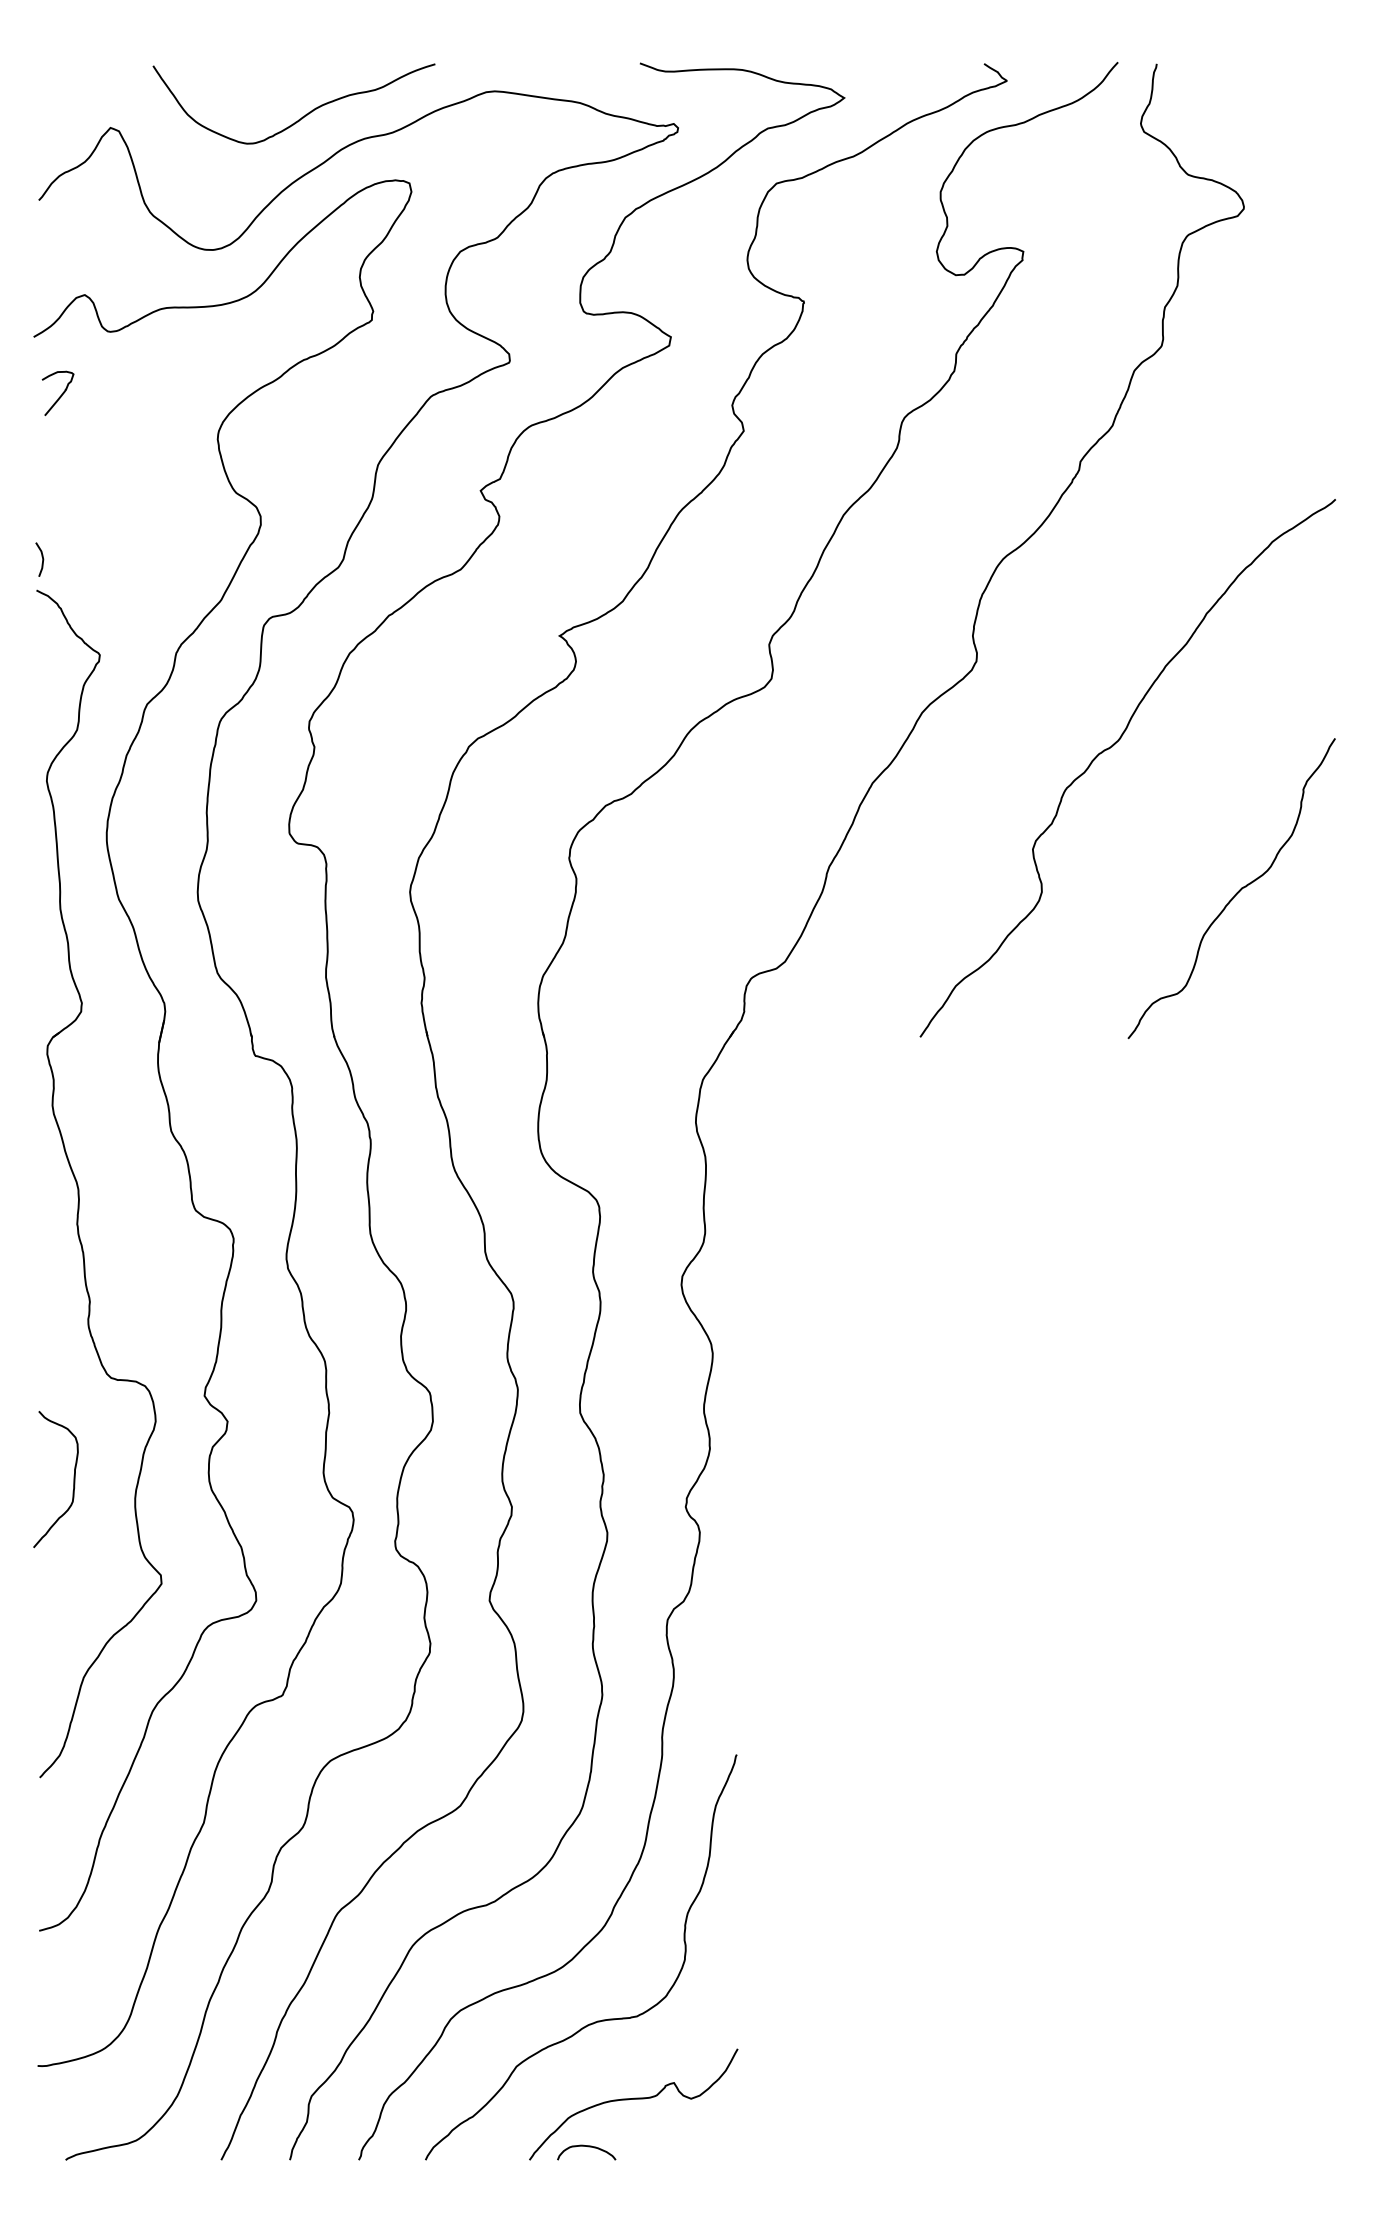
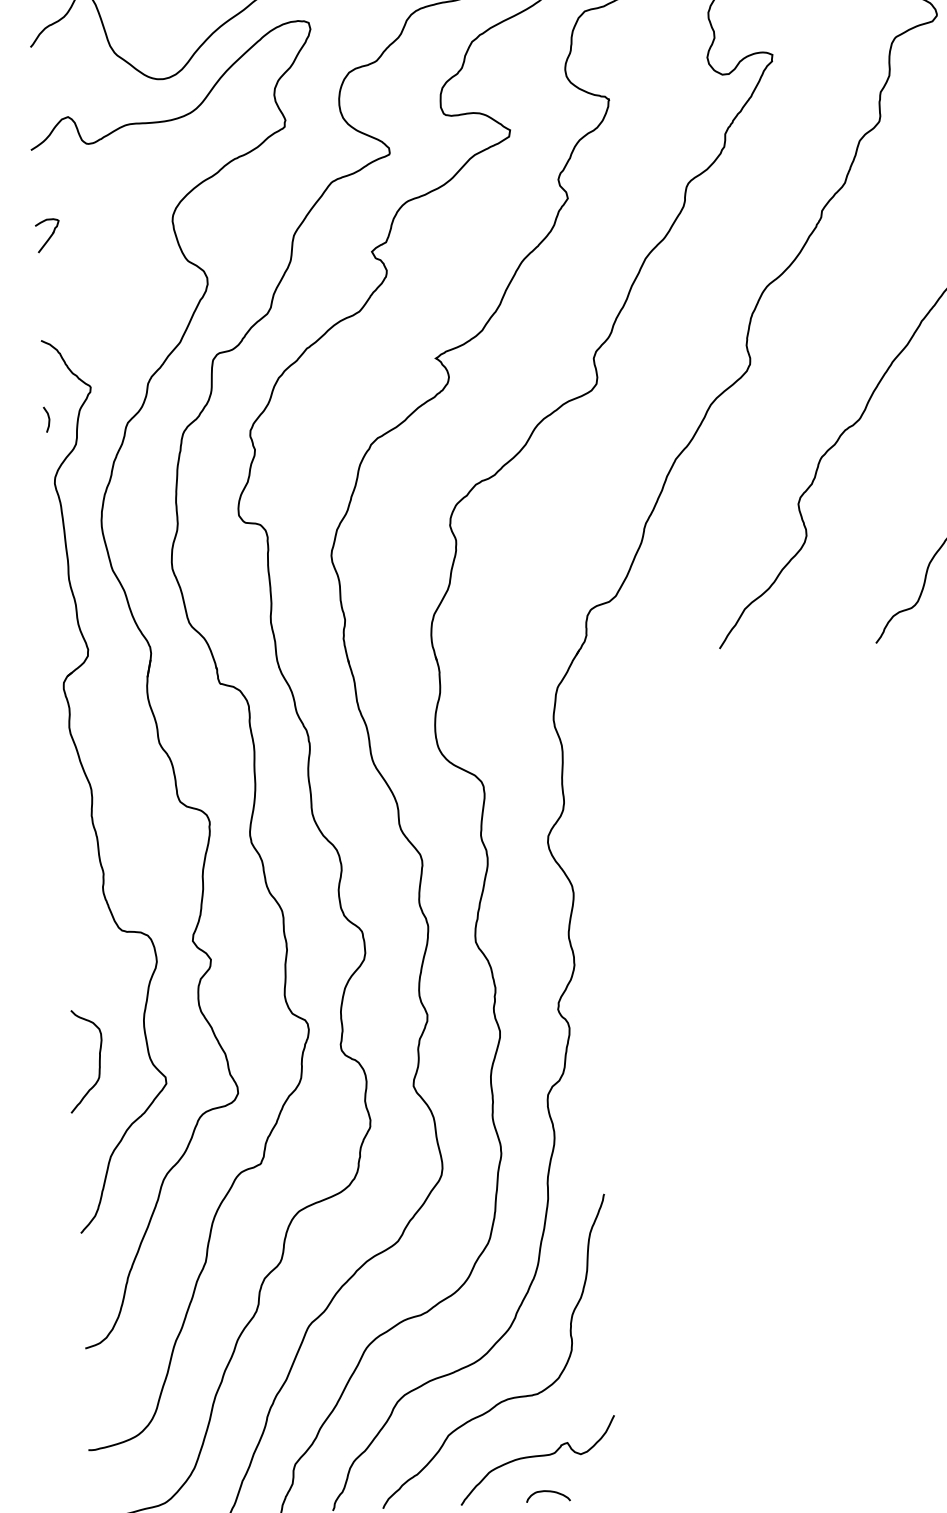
curve: (60, 395) -> (49, 237), moved
curve: (42, 559) -> (48, 419), moved
curve: (73, 1479) -> (99, 1060), moved
curve: (588, 2147) -> (549, 1492), moved

